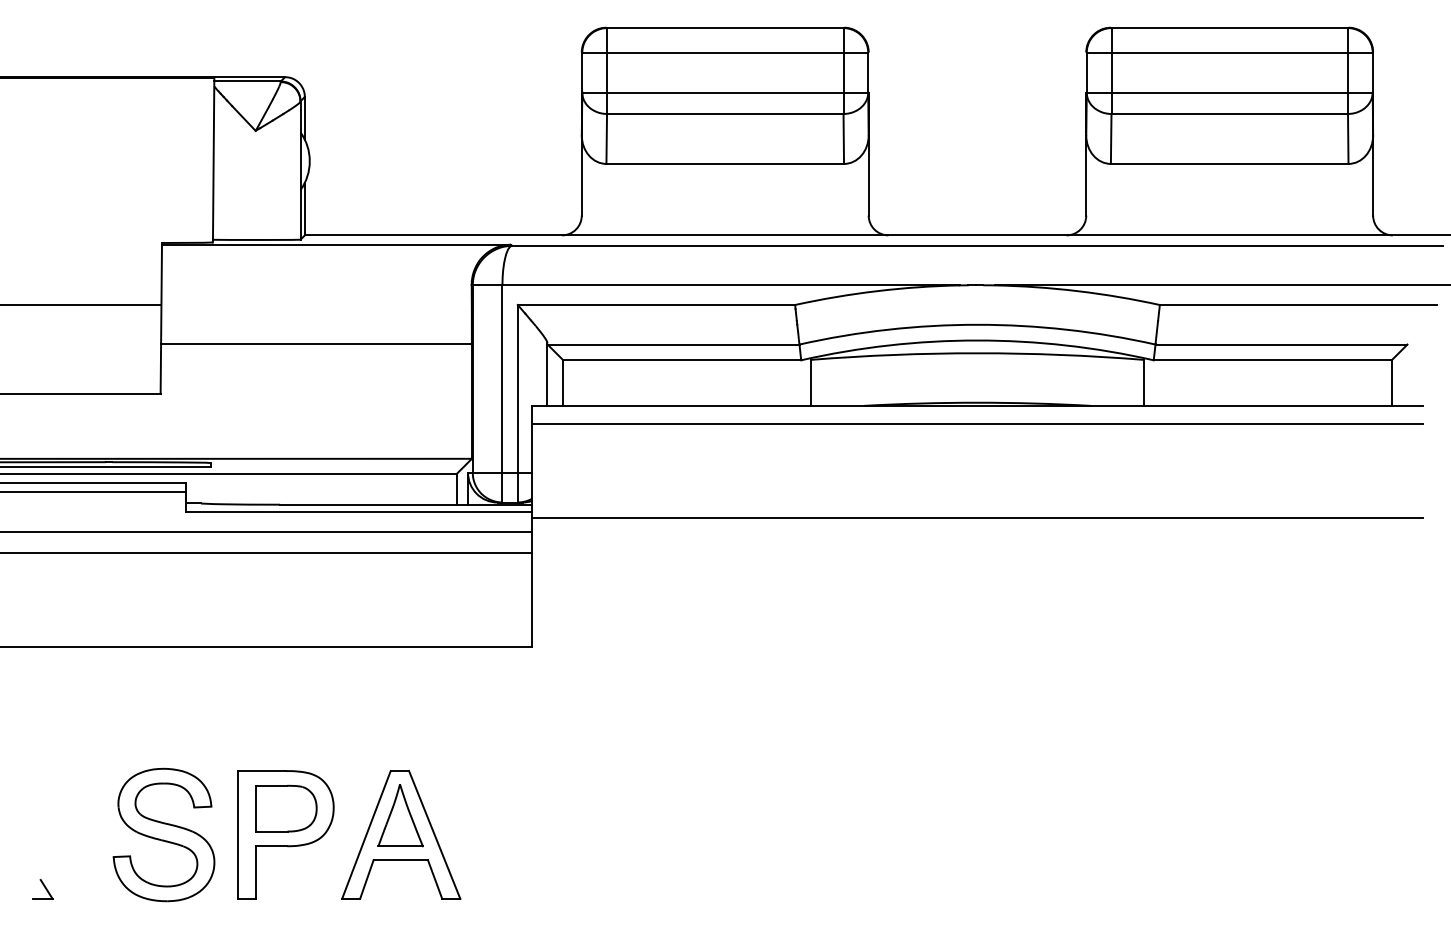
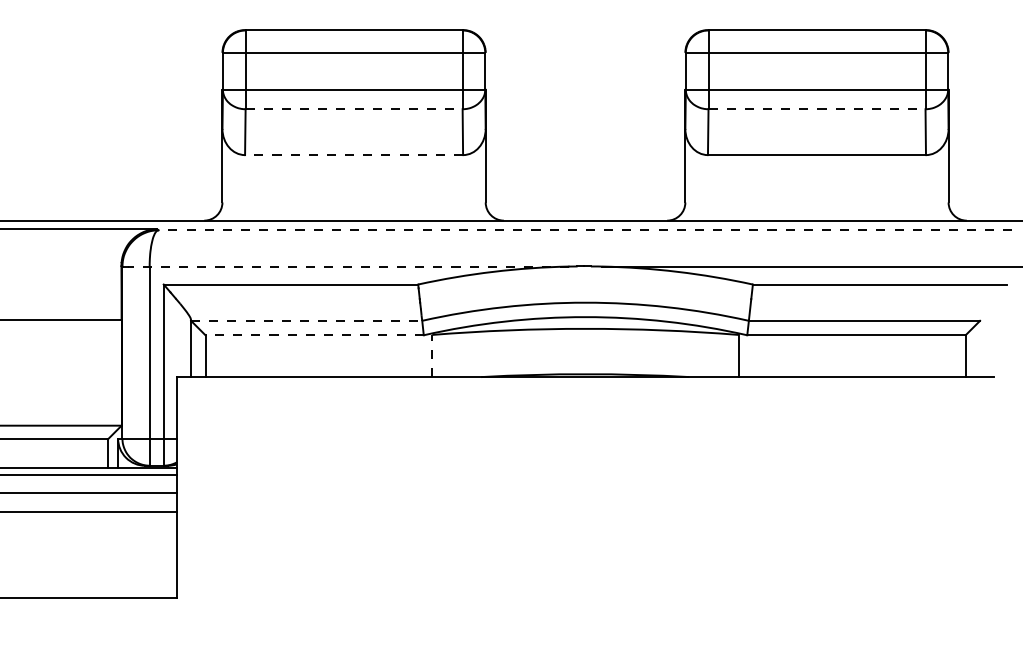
line: (725, 114) -> (354, 109), solid -> dashed
line: (1230, 114) -> (817, 109), solid -> dashed
line: (725, 163) -> (354, 154), solid -> dashed
line: (977, 245) -> (585, 229), solid -> dashed
line: (719, 285) -> (348, 266), solid -> dashed
line: (673, 344) -> (306, 320), solid -> dashed
line: (682, 360) -> (314, 335), solid -> dashed
line: (810, 382) -> (432, 355), solid -> dashed
line: (977, 424) -> (585, 394), removed
line: (977, 518) -> (585, 480), removed

